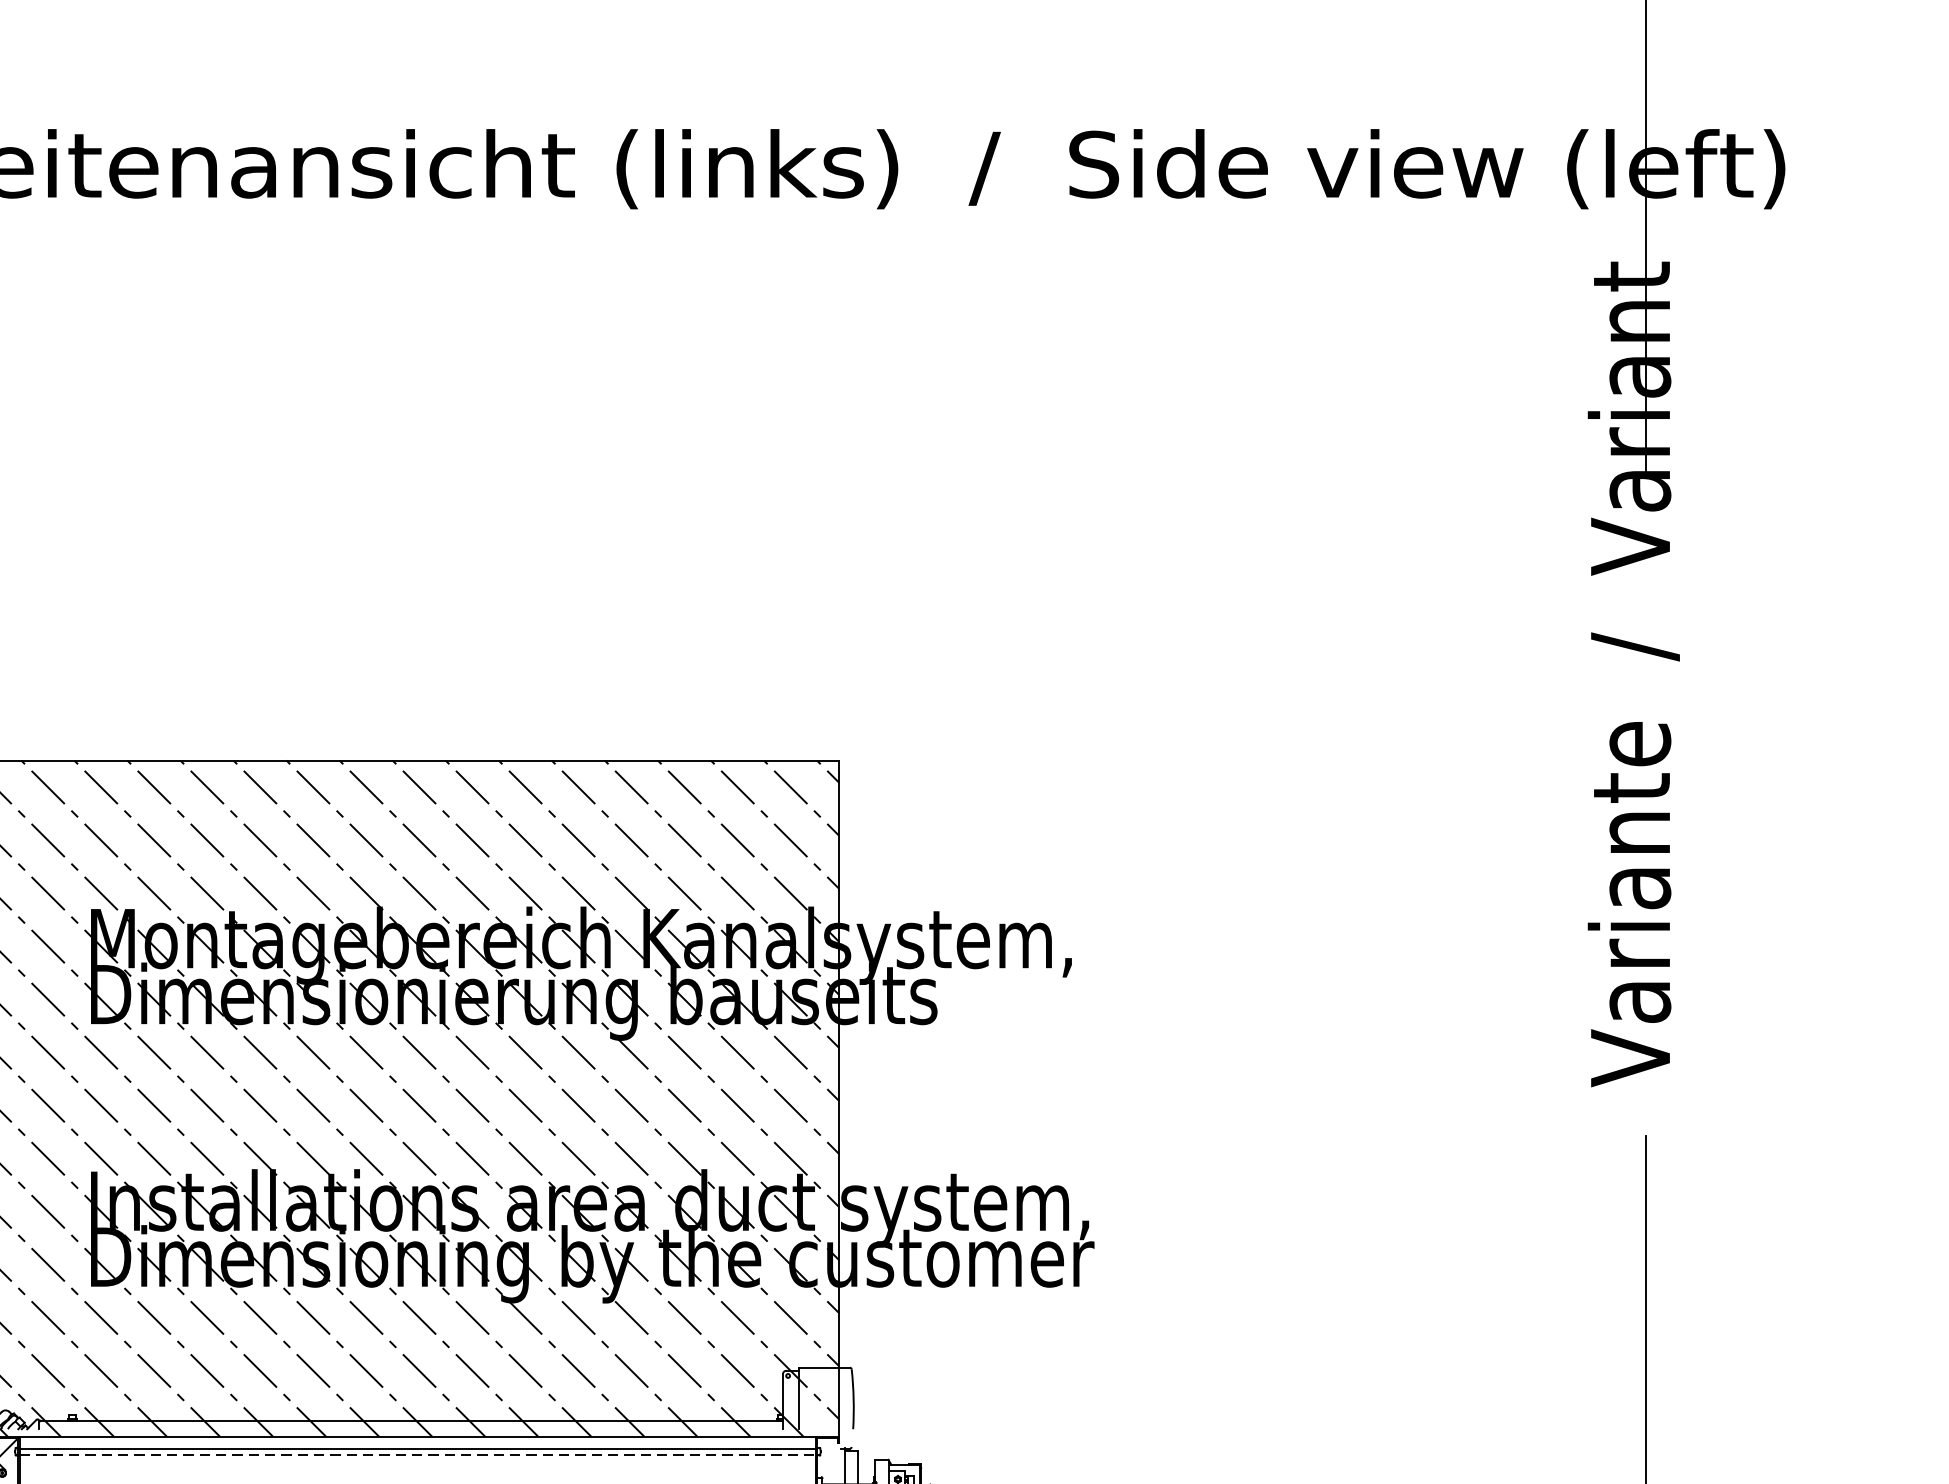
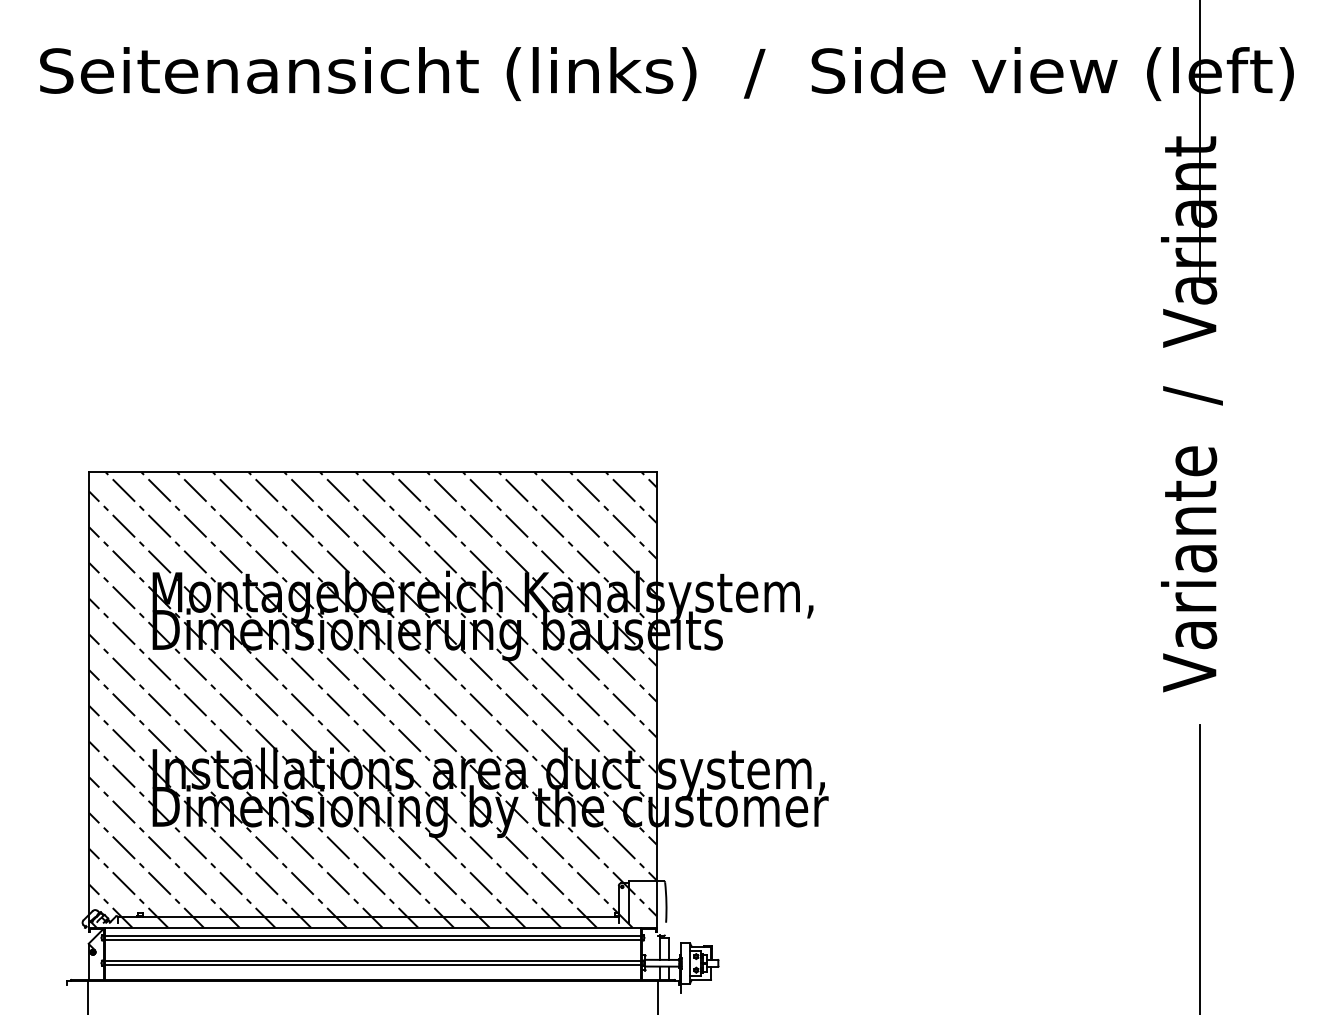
line: (418, 1455) -> (373, 940), dashed -> solid

